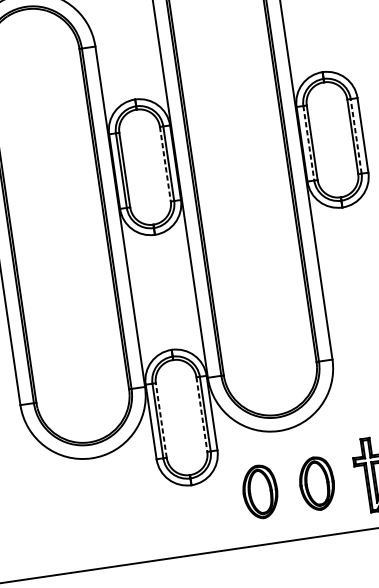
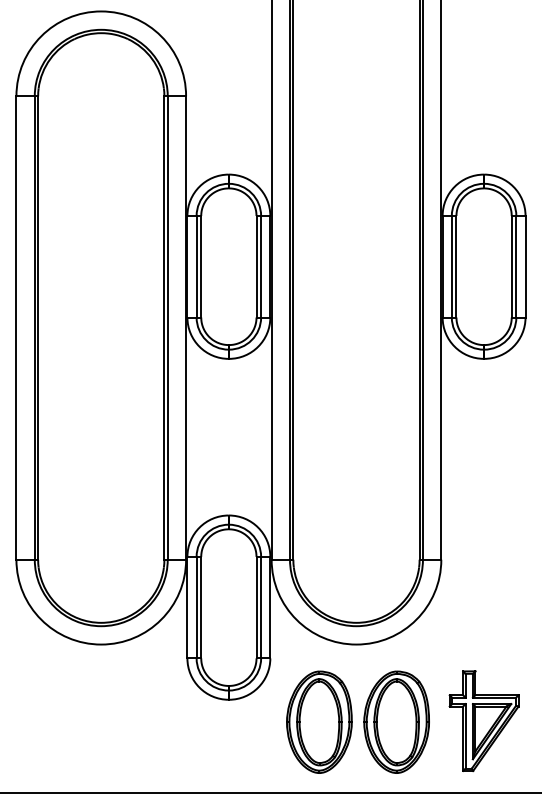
line: (356, 136) -> (516, 266), dashed -> solid
line: (308, 143) -> (451, 266), dashed -> solid
line: (165, 164) -> (256, 266), dashed -> solid
line: (201, 414) -> (256, 607), dashed -> solid
line: (161, 420) -> (201, 607), dashed -> solid
part: (316, 483) -> (396, 721), size x1.43
part: (260, 491) -> (319, 721), size x1.43

